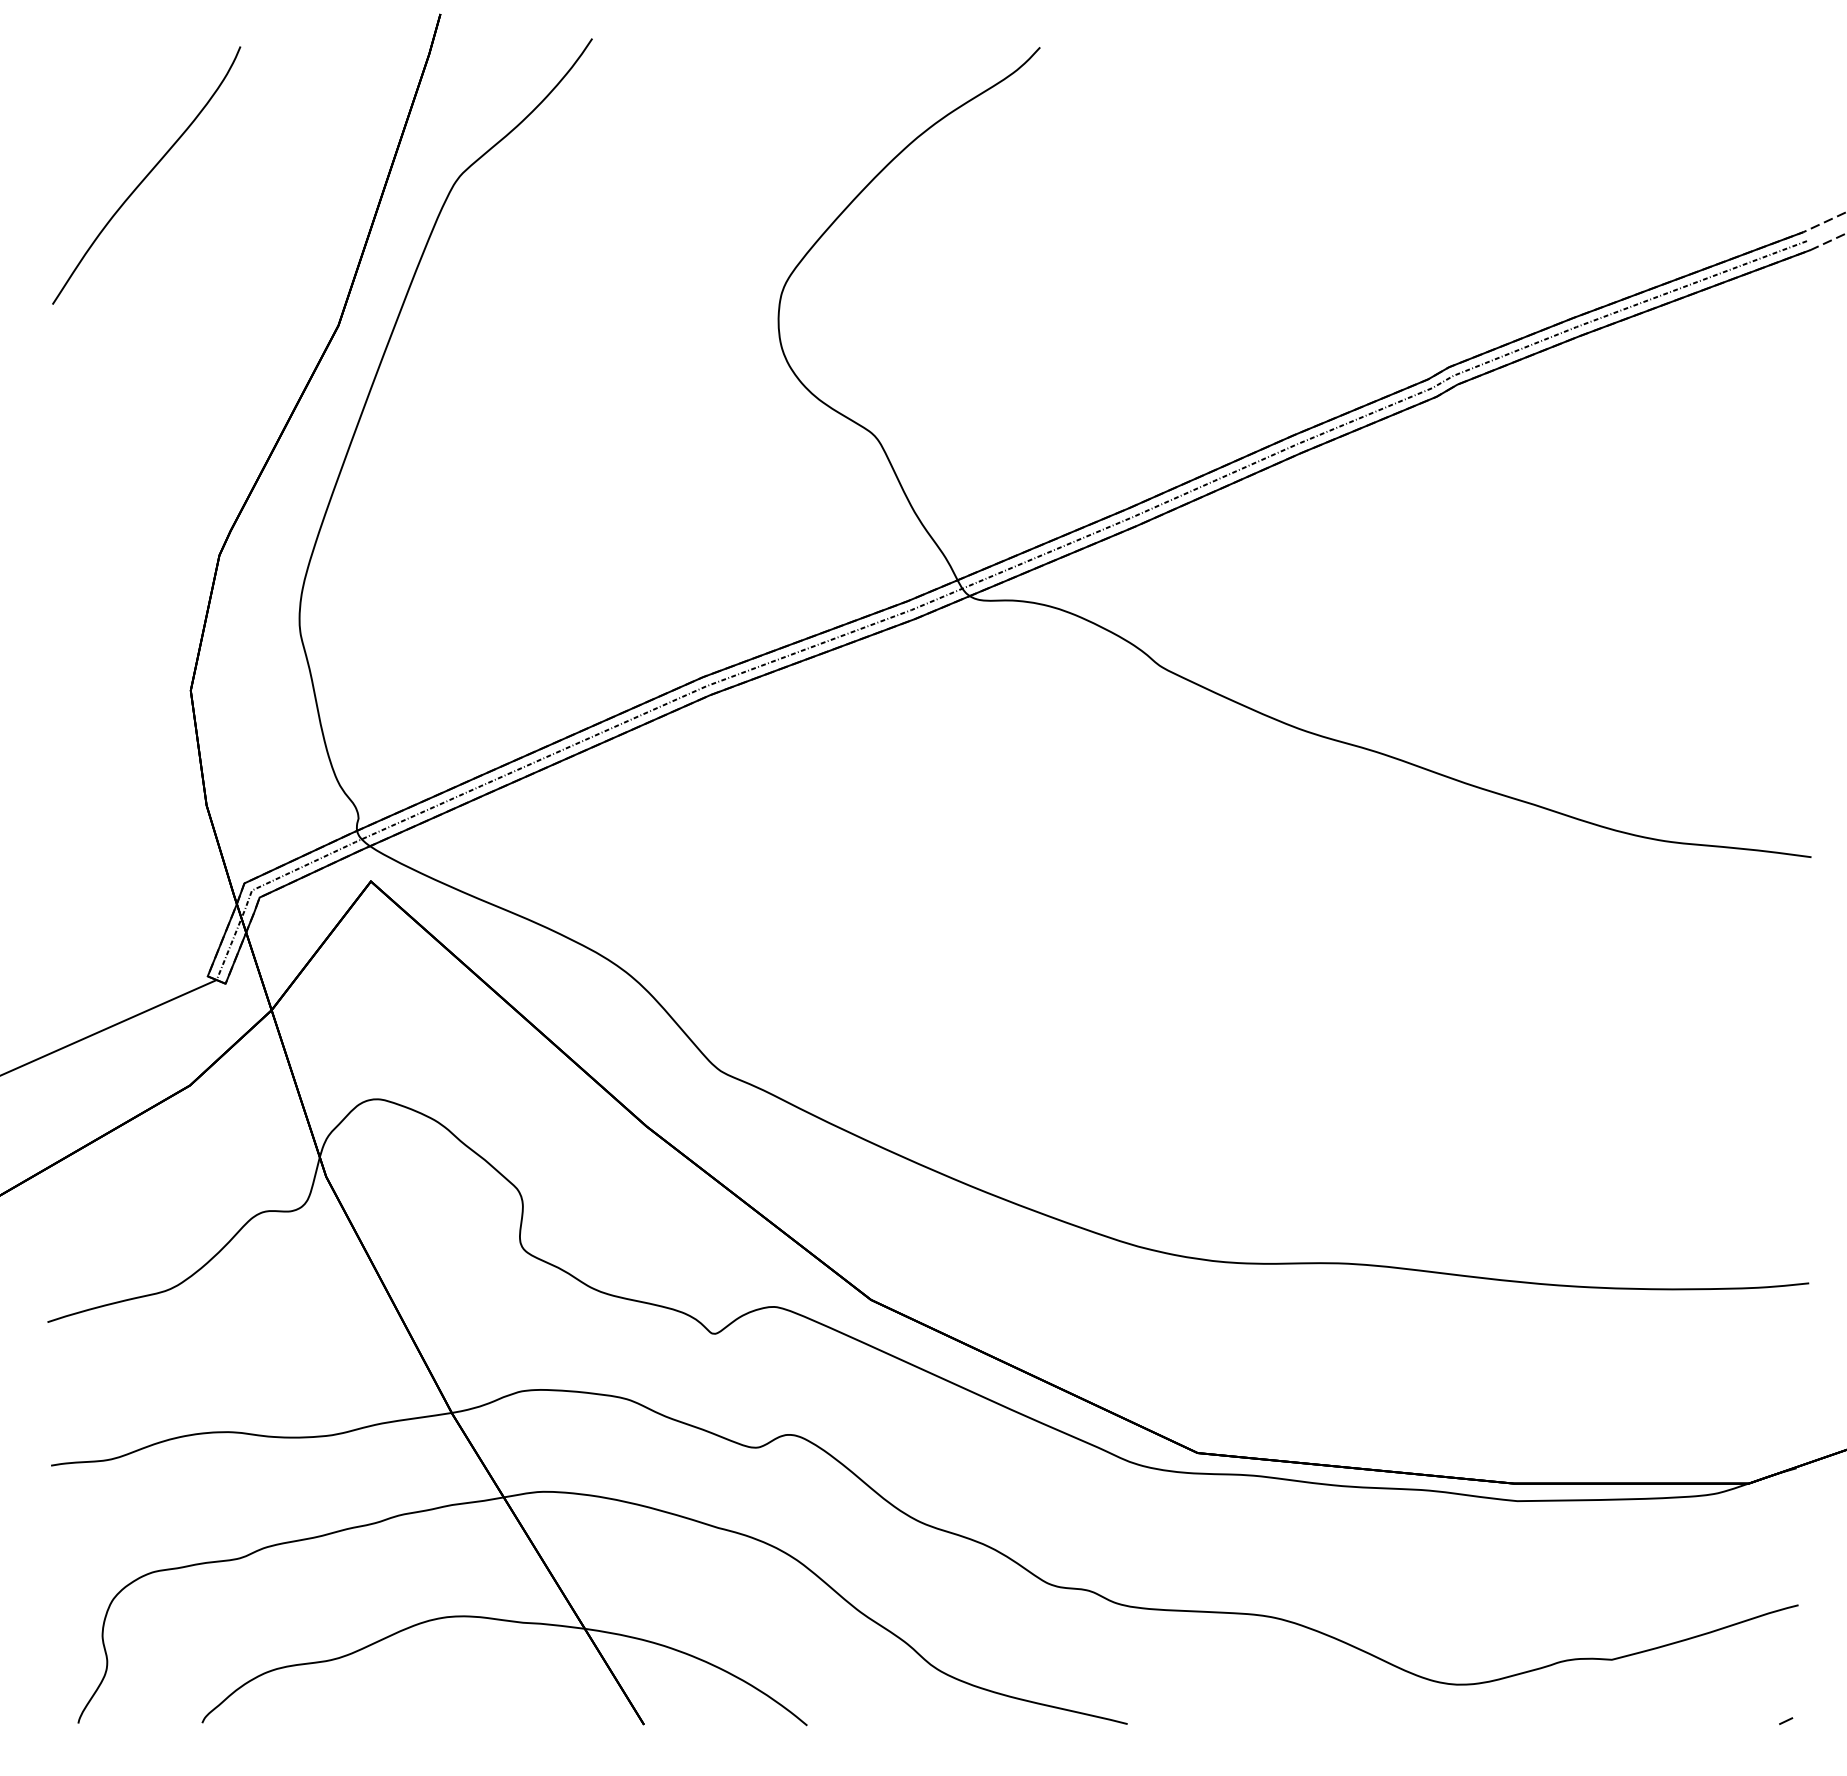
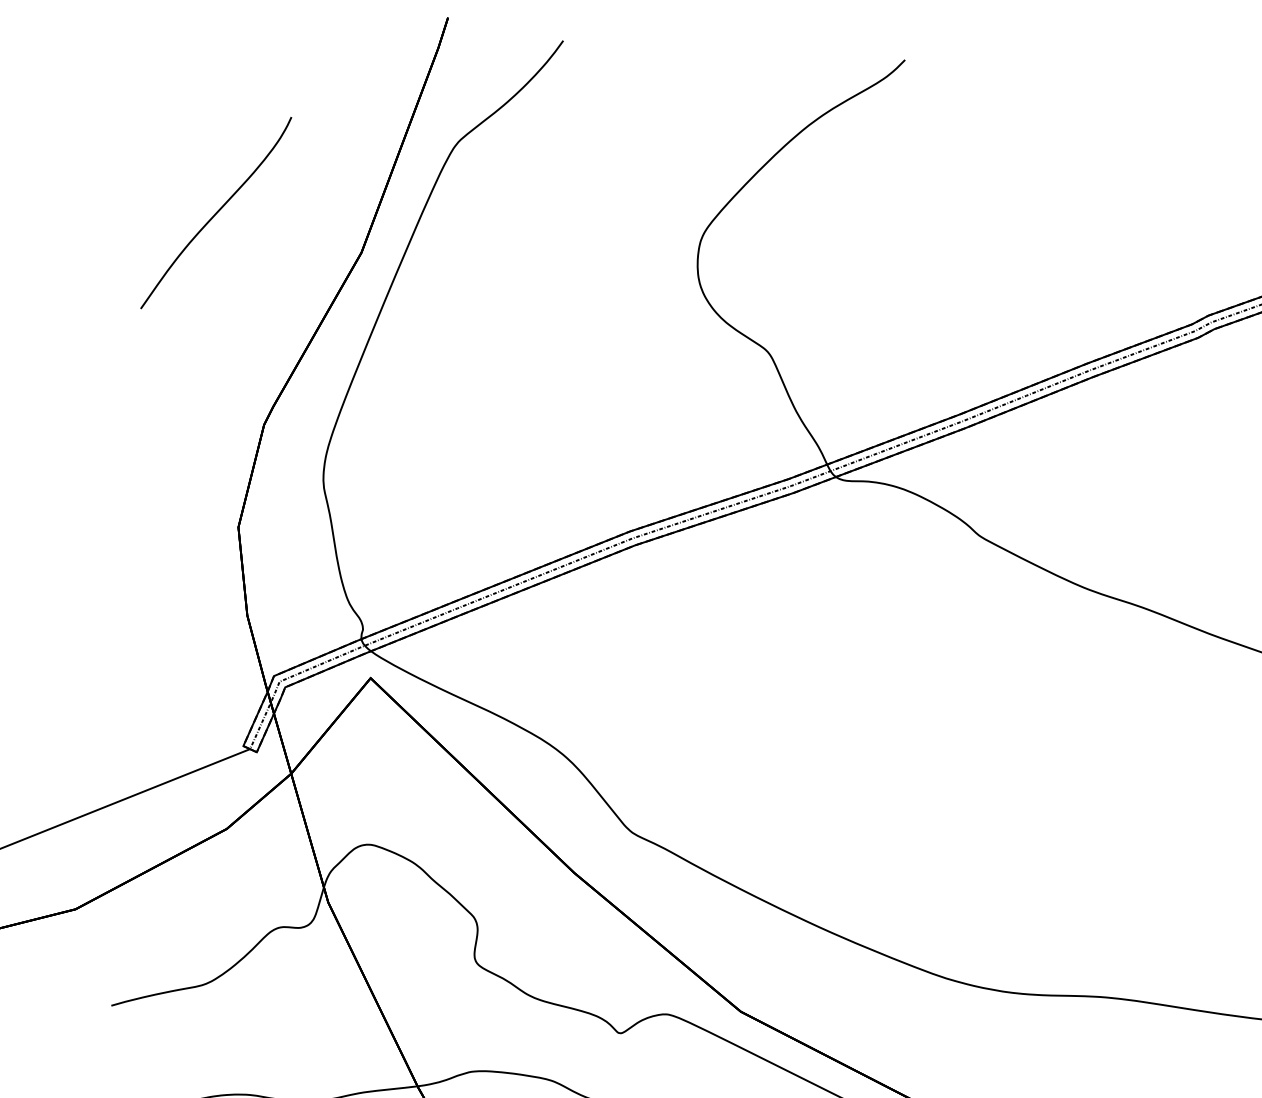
curve: (146, 175) -> (216, 212), moved

